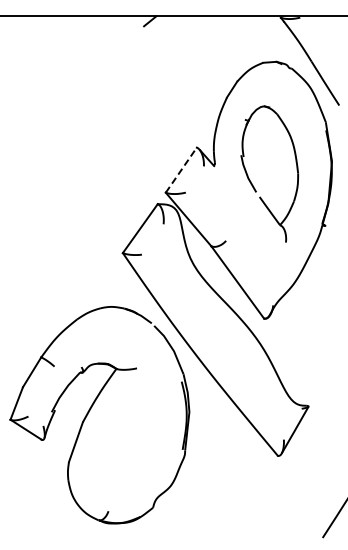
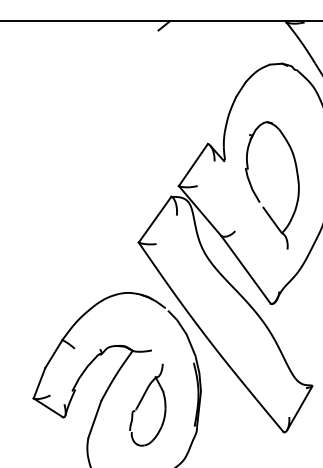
line: (181, 169) -> (193, 164), dashed -> solid
part: (251, 181) -> (255, 192), moved
part: (132, 426) -> (147, 404), added

